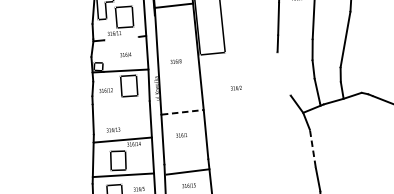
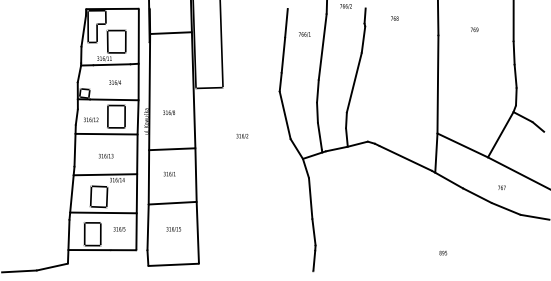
line: (121, 38) -> (111, 64), added
text: (175, 61) -> (168, 112), moved
line: (283, 74) -> (284, 115), added
text: (236, 88) -> (242, 136), moved
line: (121, 102) -> (106, 133), added
line: (182, 112) -> (172, 149), dashed -> solid
text: (113, 130) -> (106, 156), moved
line: (312, 148) -> (310, 198), dashed -> solid
line: (187, 171) -> (172, 202), moved

